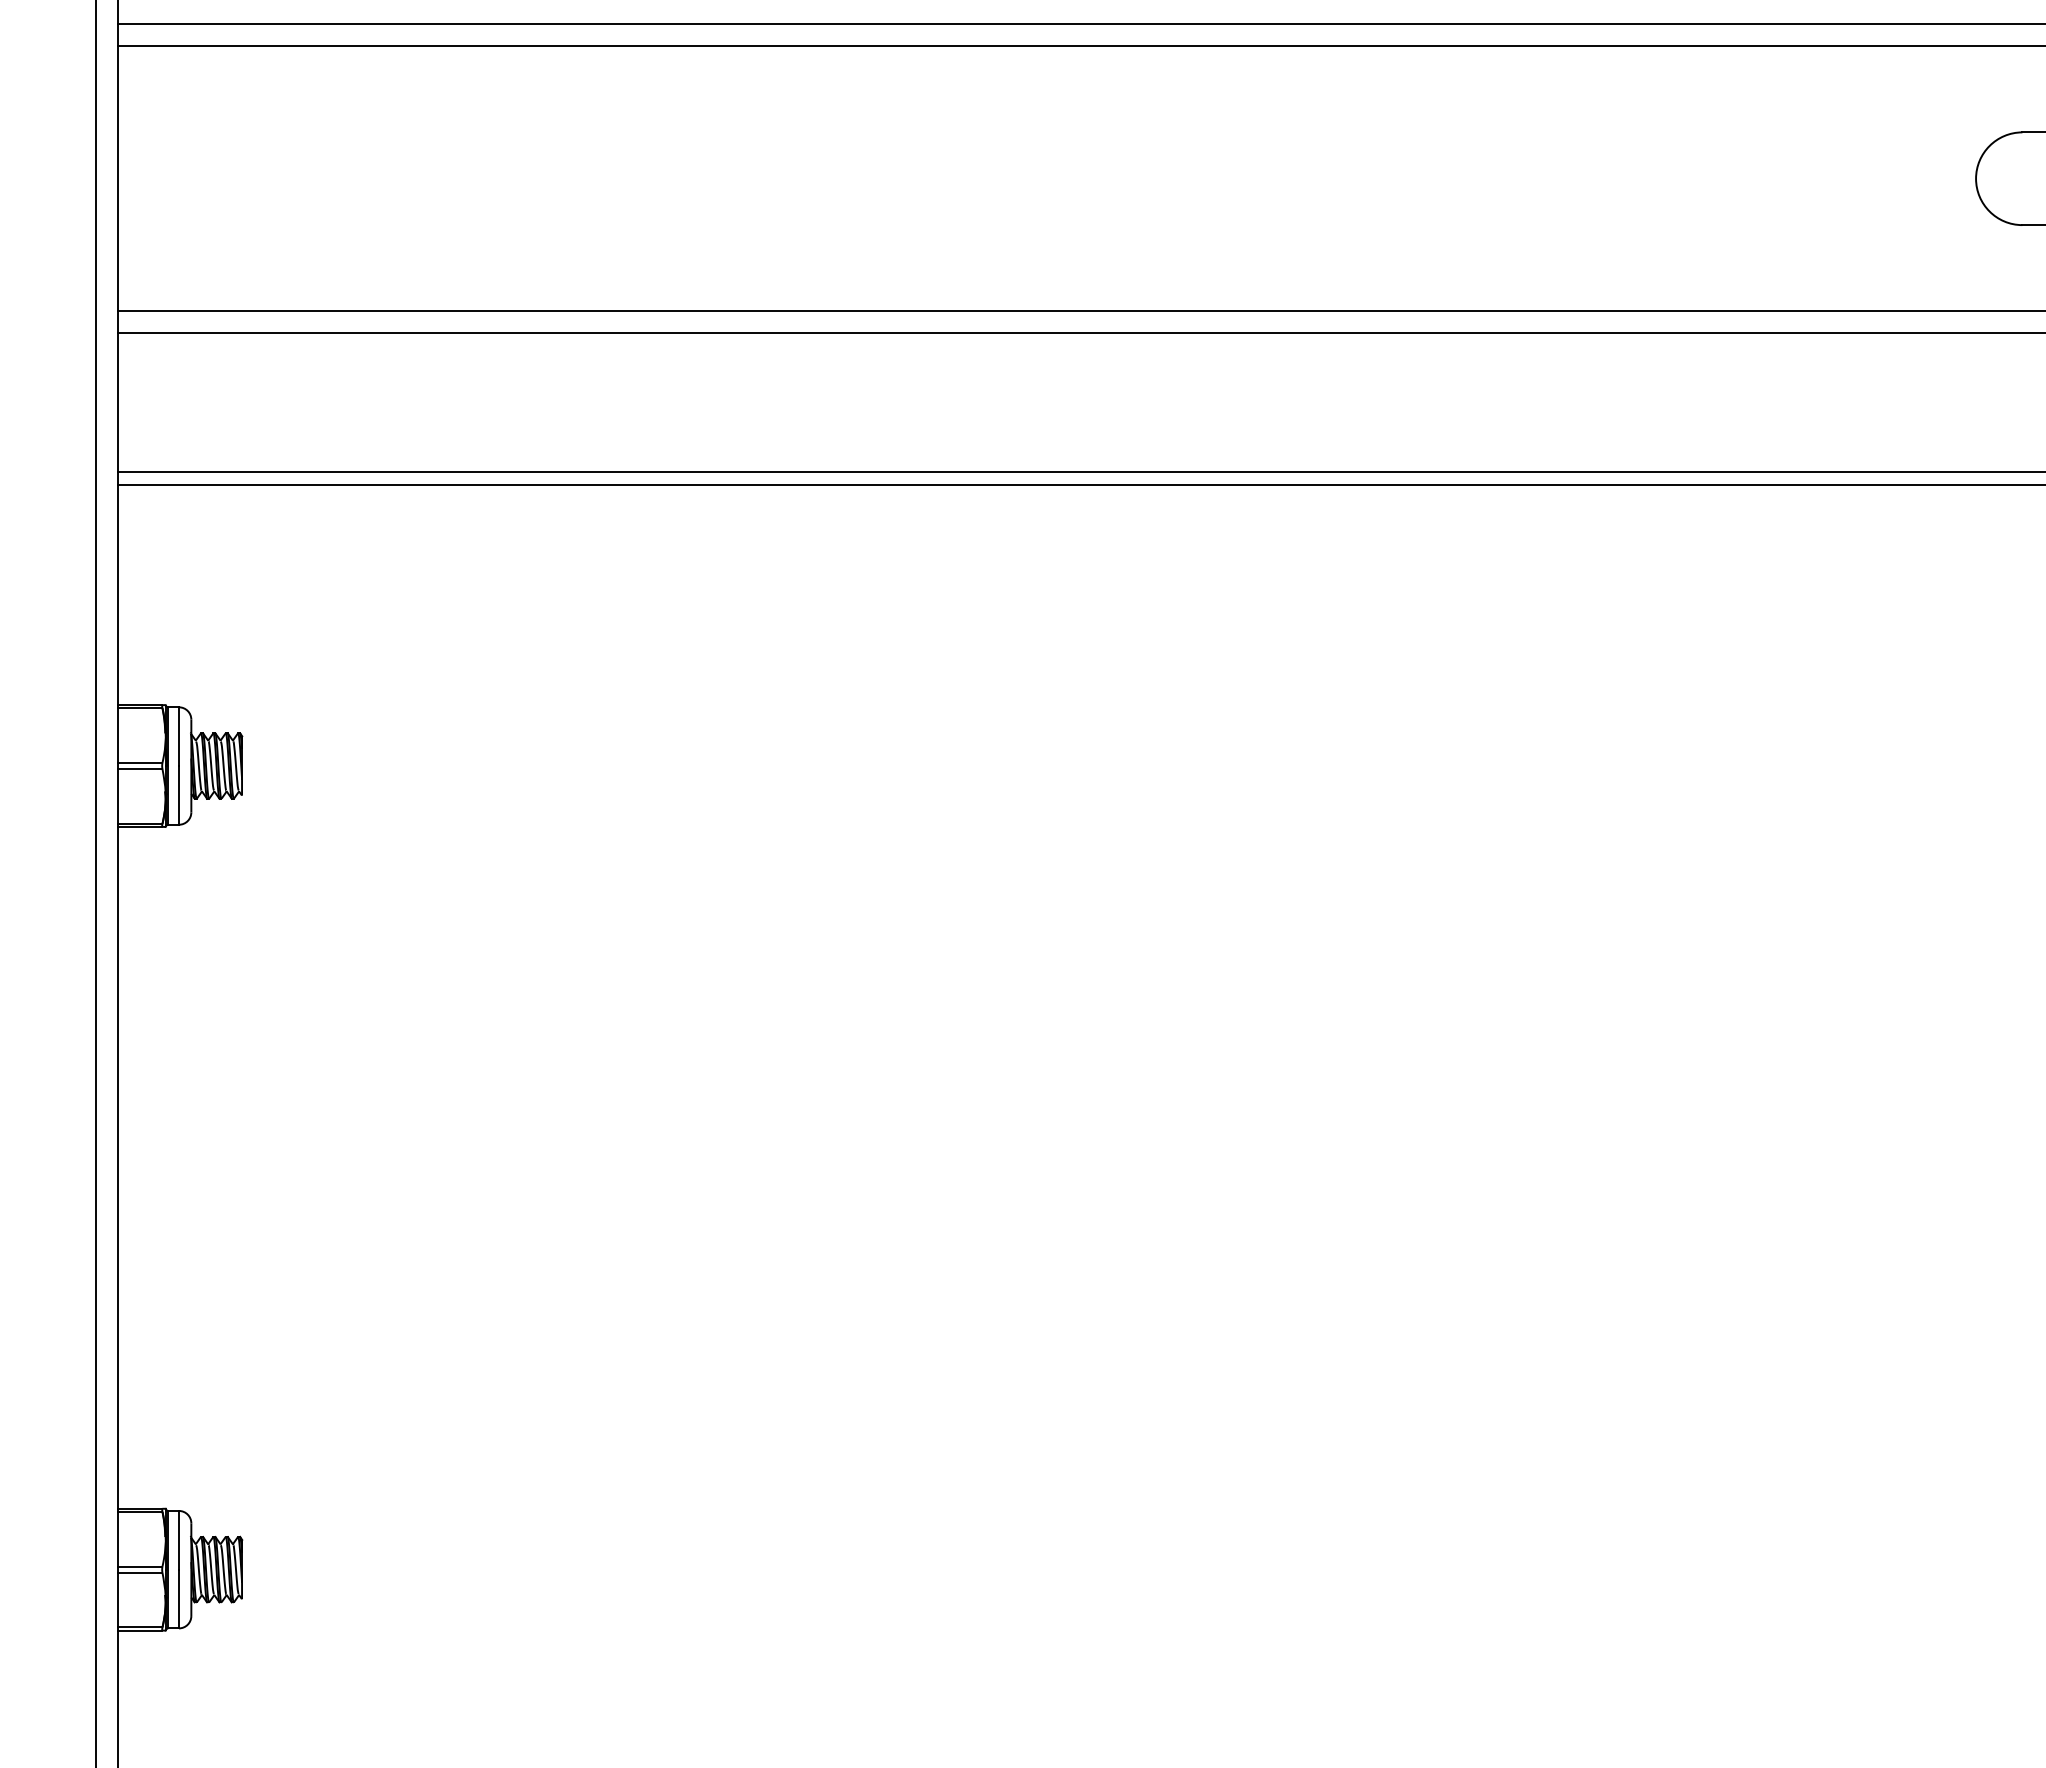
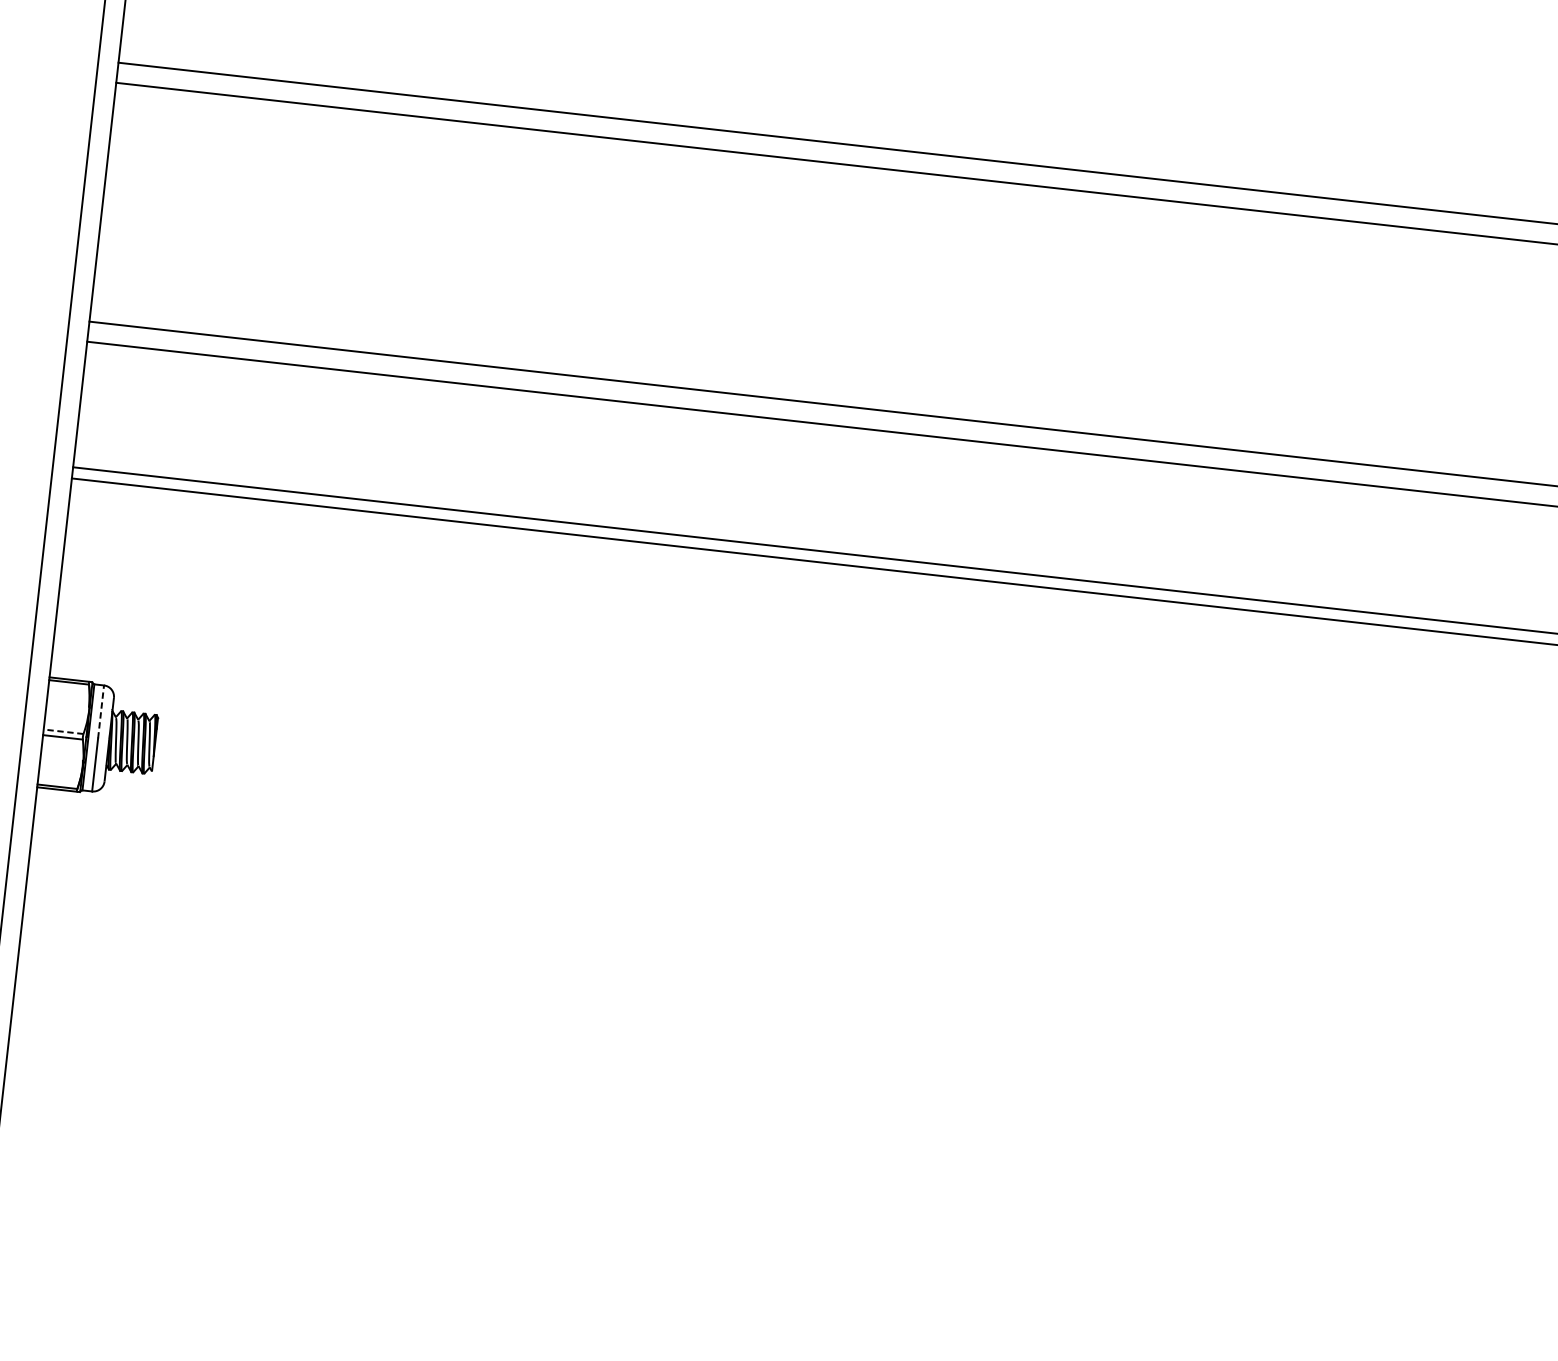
line: (178, 736) -> (100, 711), solid -> dashed
line: (139, 762) -> (62, 731), solid -> dashed

